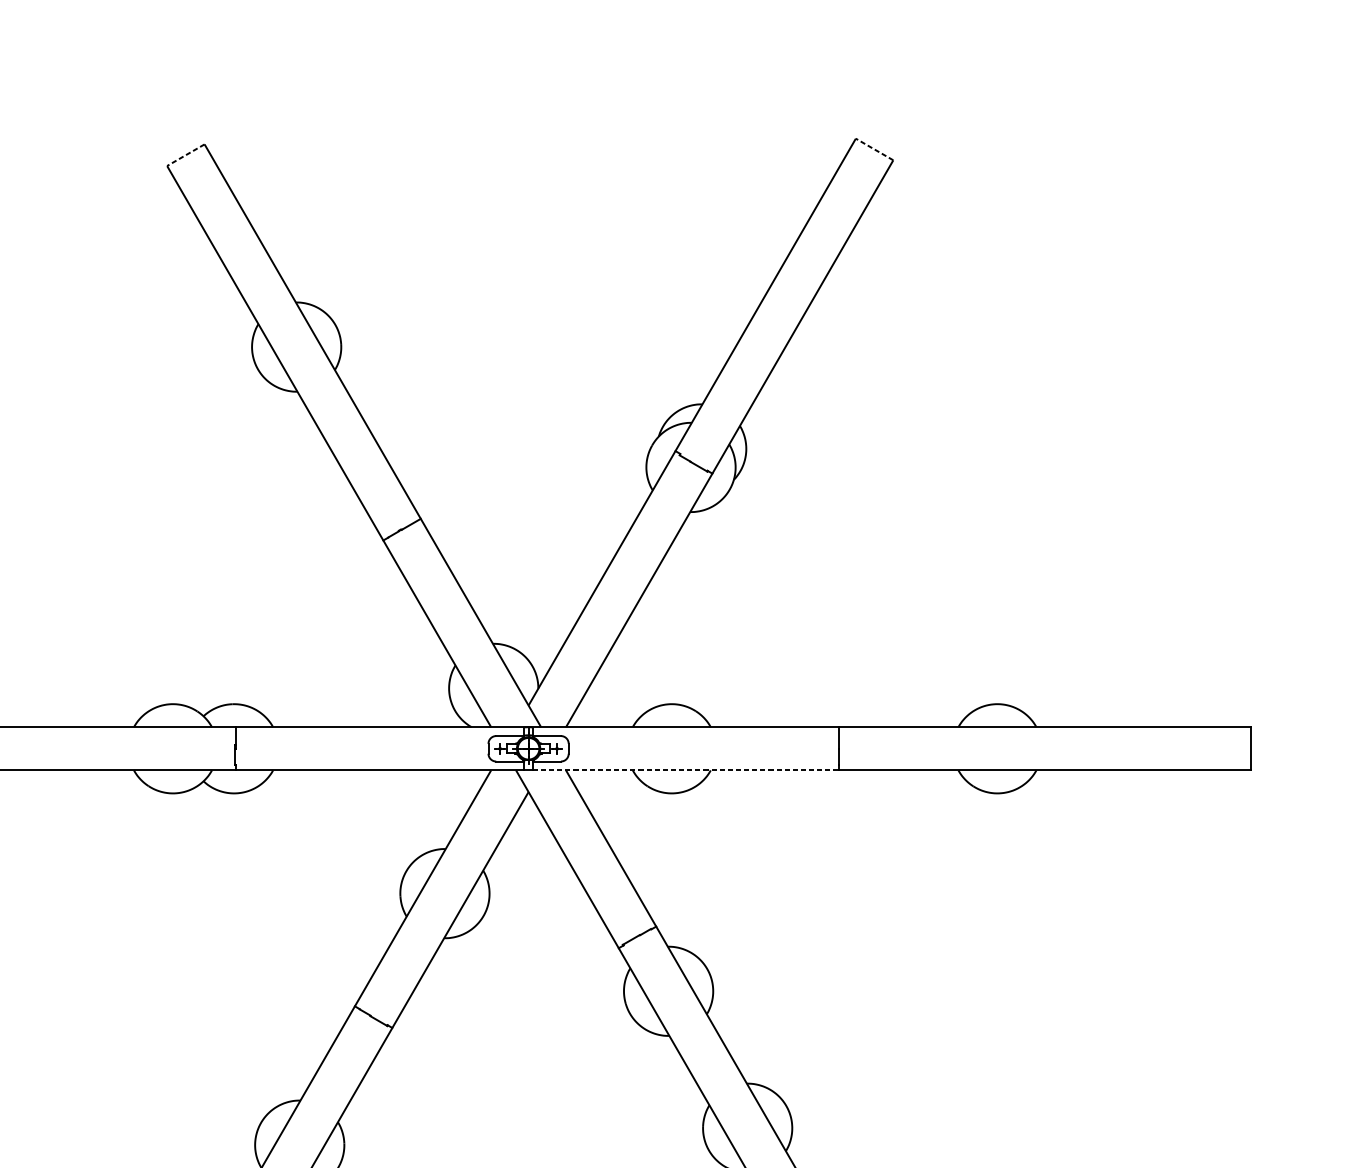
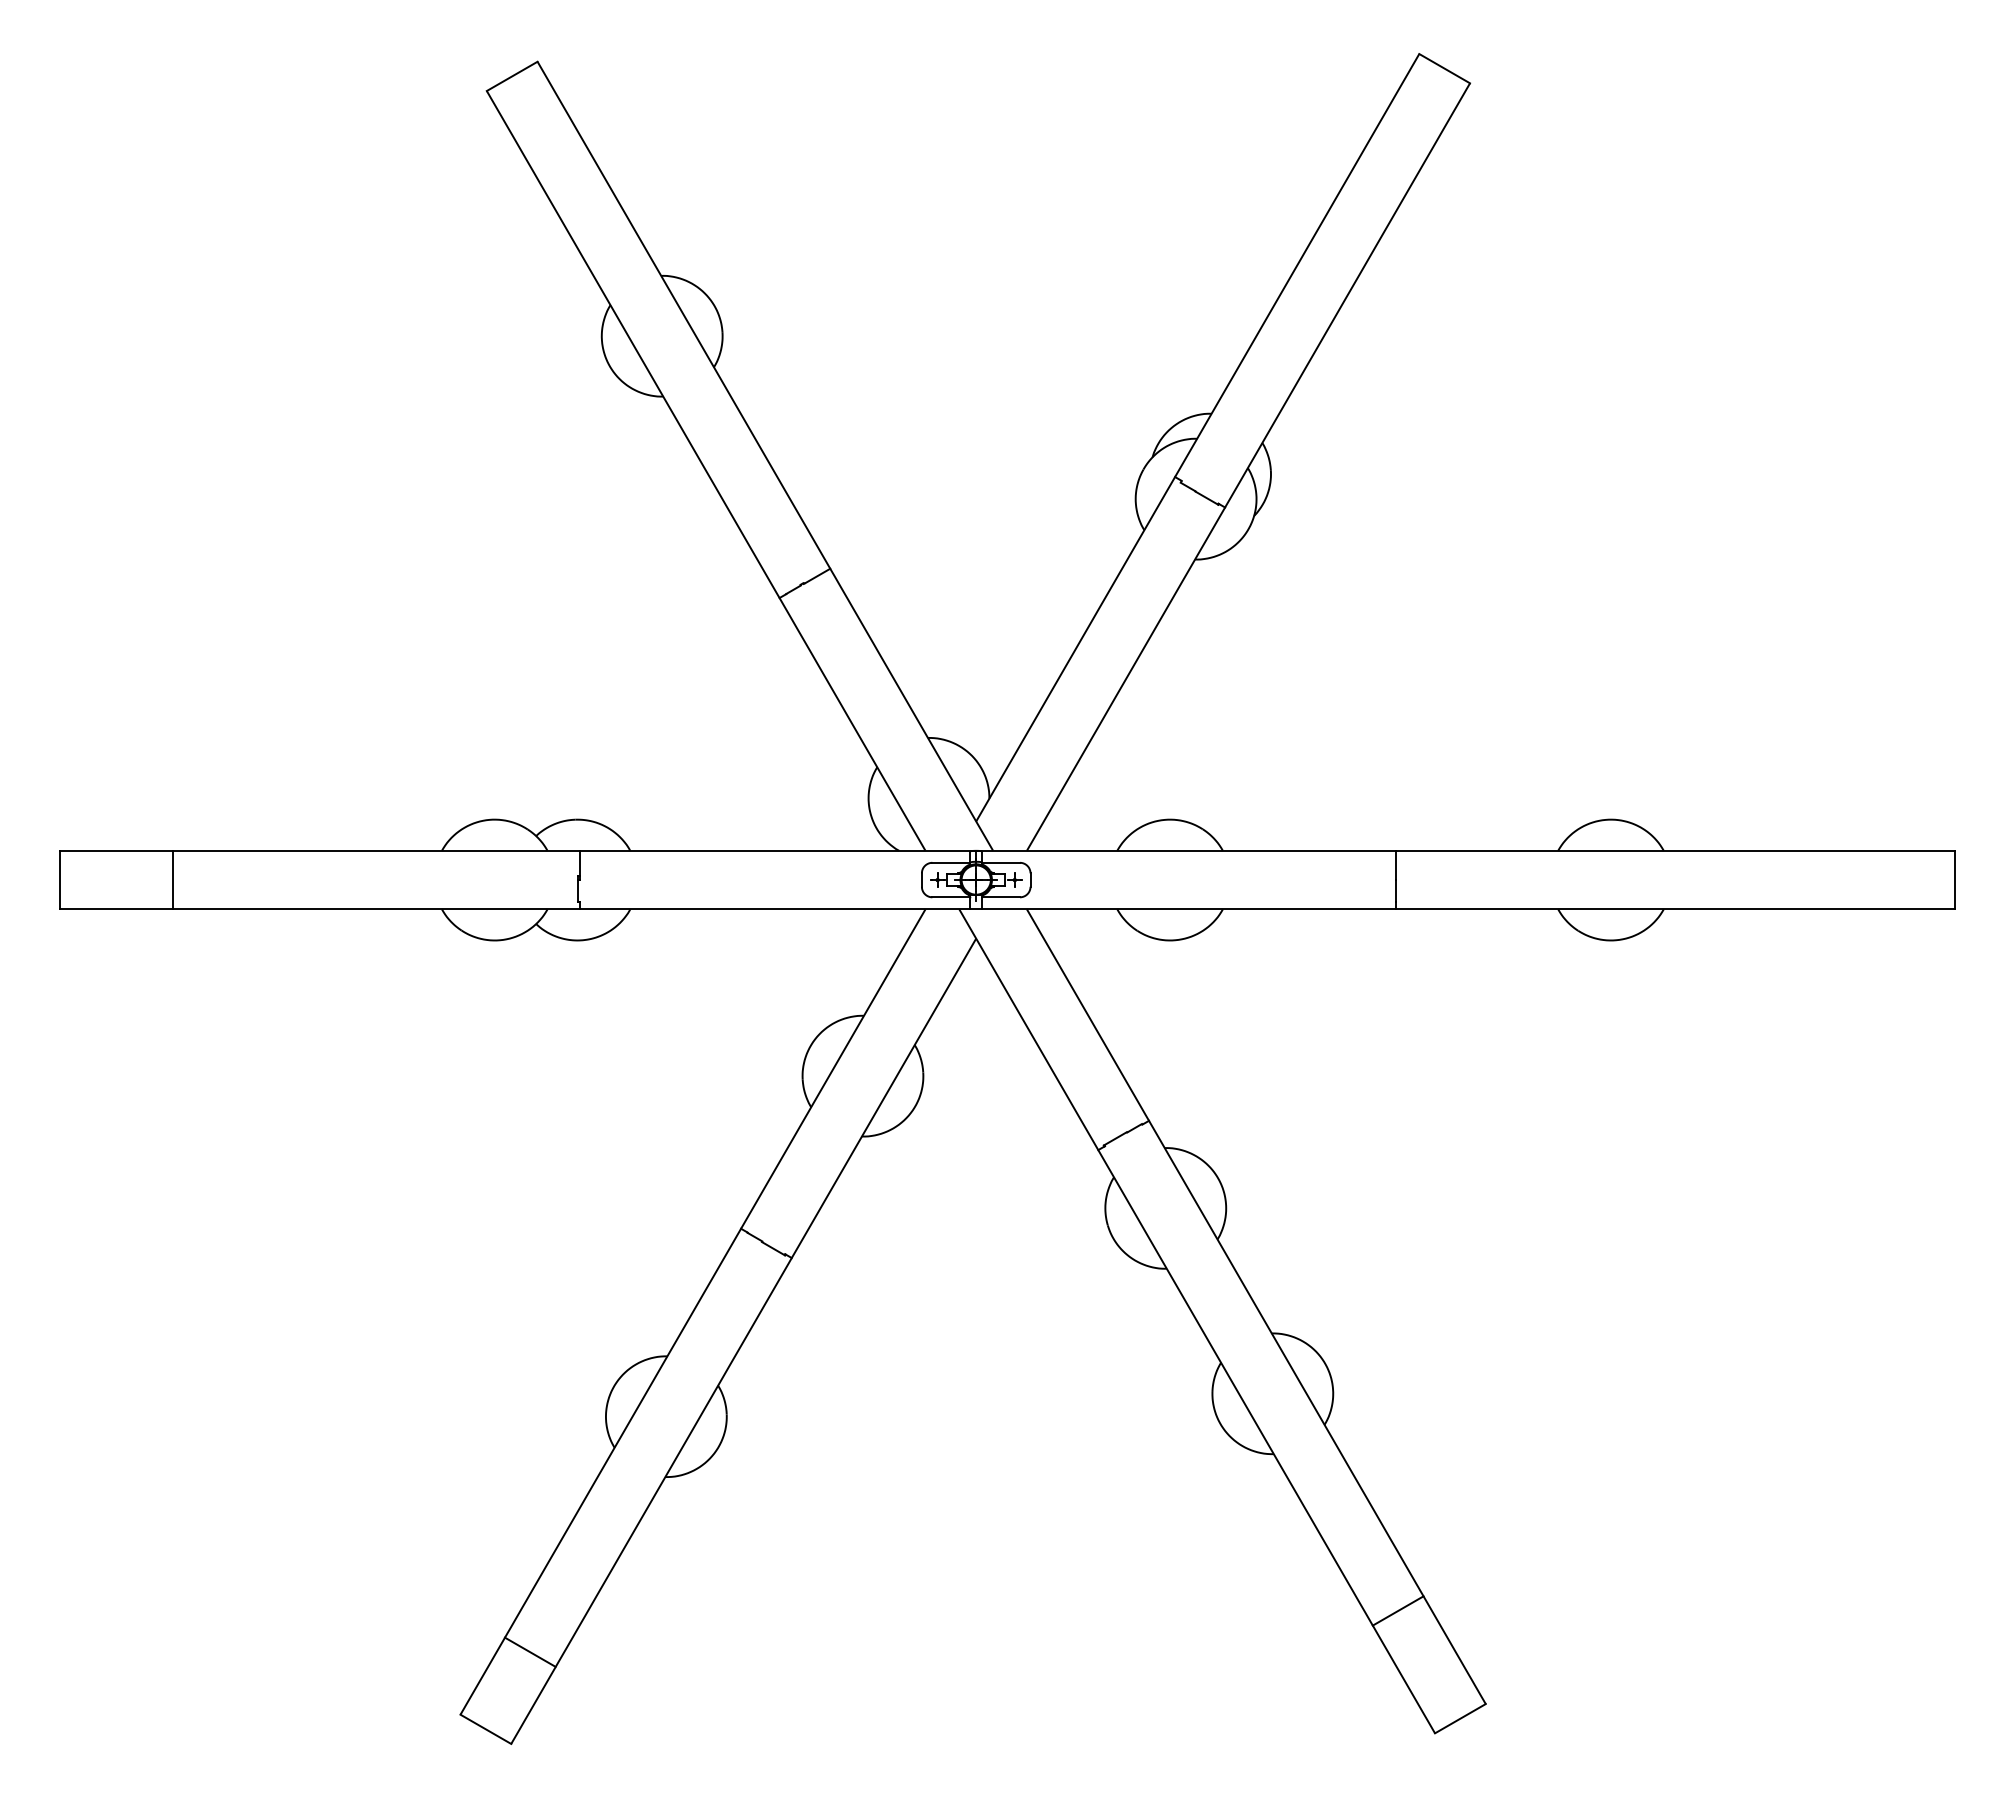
line: (874, 149) -> (1444, 68), dashed -> solid
line: (185, 155) -> (511, 76), dashed -> solid
line: (685, 770) -> (1188, 909), dashed -> solid

